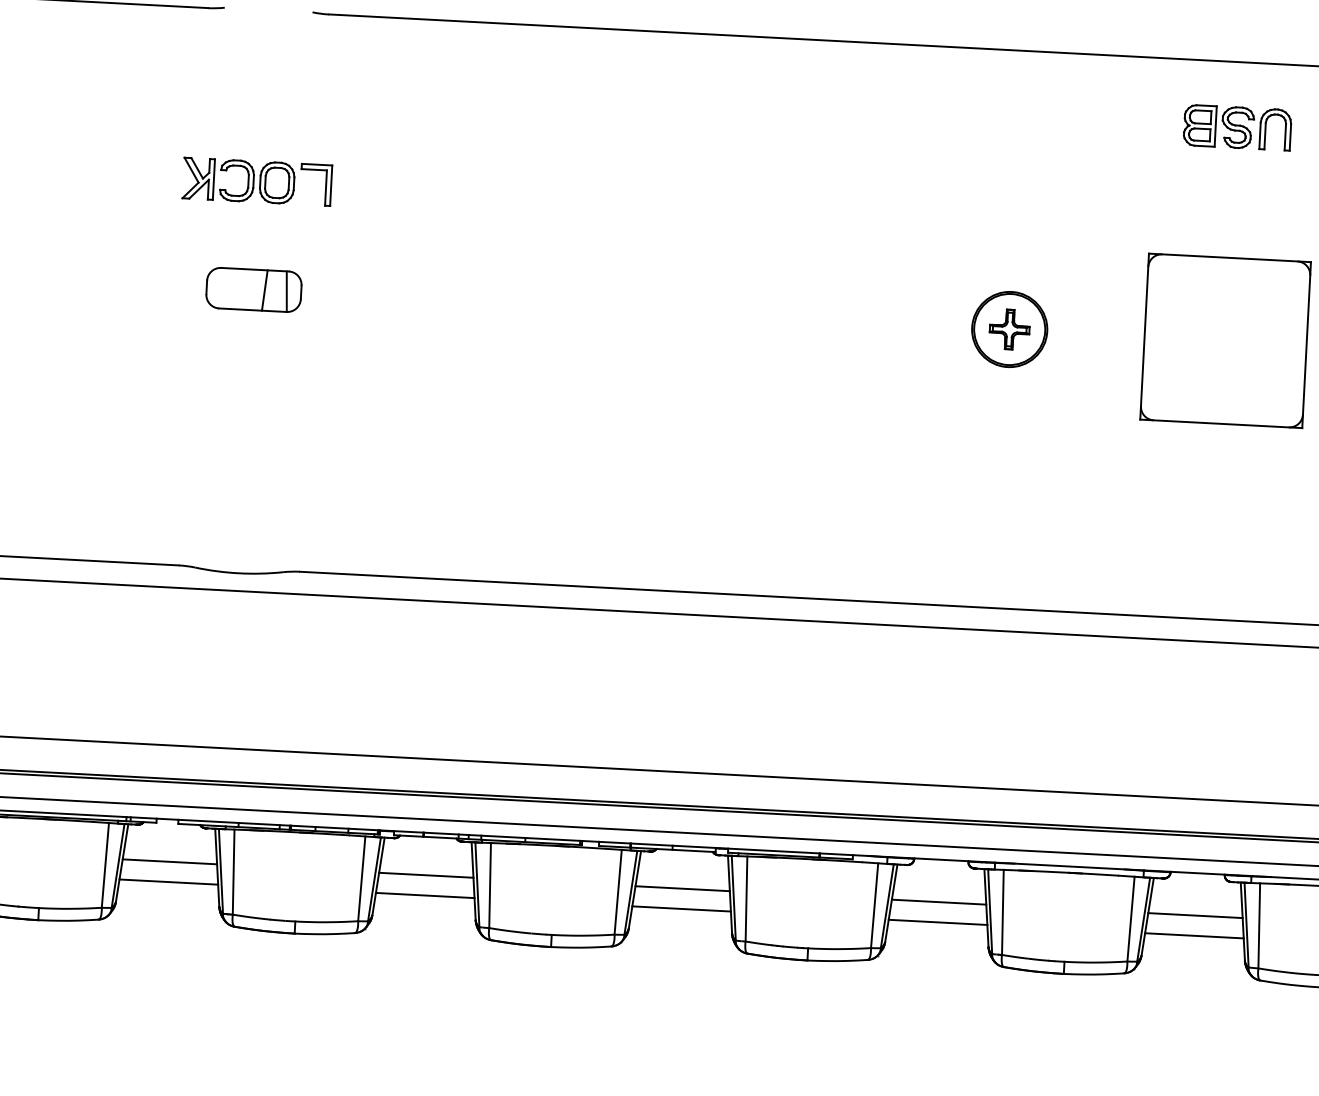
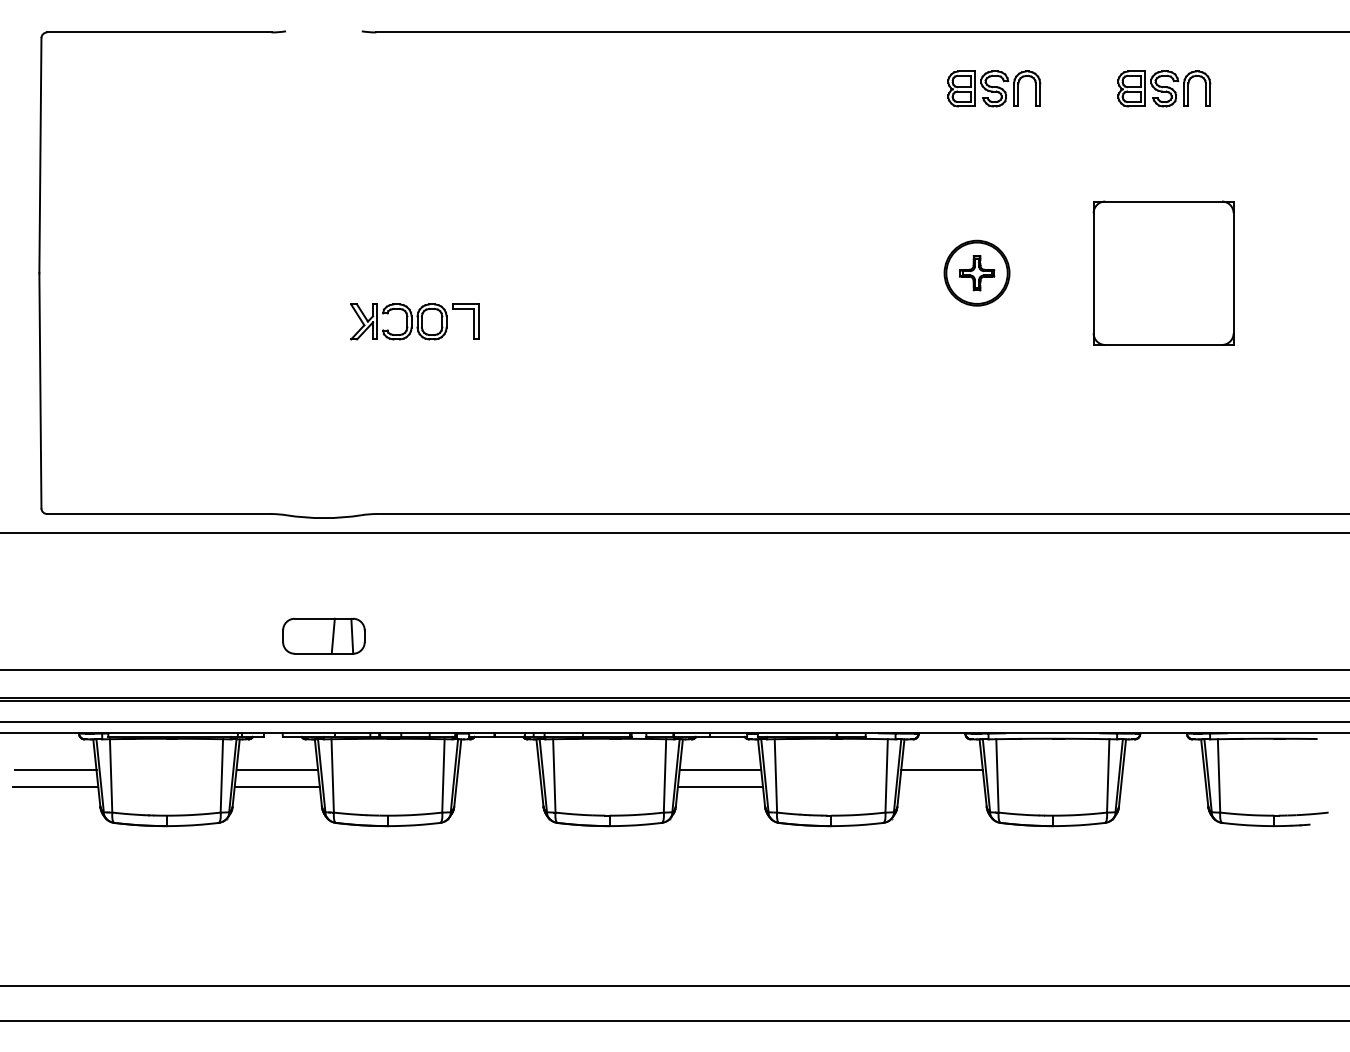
part: (1041, 116) -> (994, 88), added
part: (256, 181) -> (414, 321), moved
part: (253, 289) -> (323, 635), moved
line: (425, 874) -> (498, 769), removed
line: (424, 895) -> (498, 787), removed
line: (1195, 915) -> (1163, 769), removed
line: (937, 922) -> (941, 787), removed
line: (1194, 935) -> (1163, 787), removed

